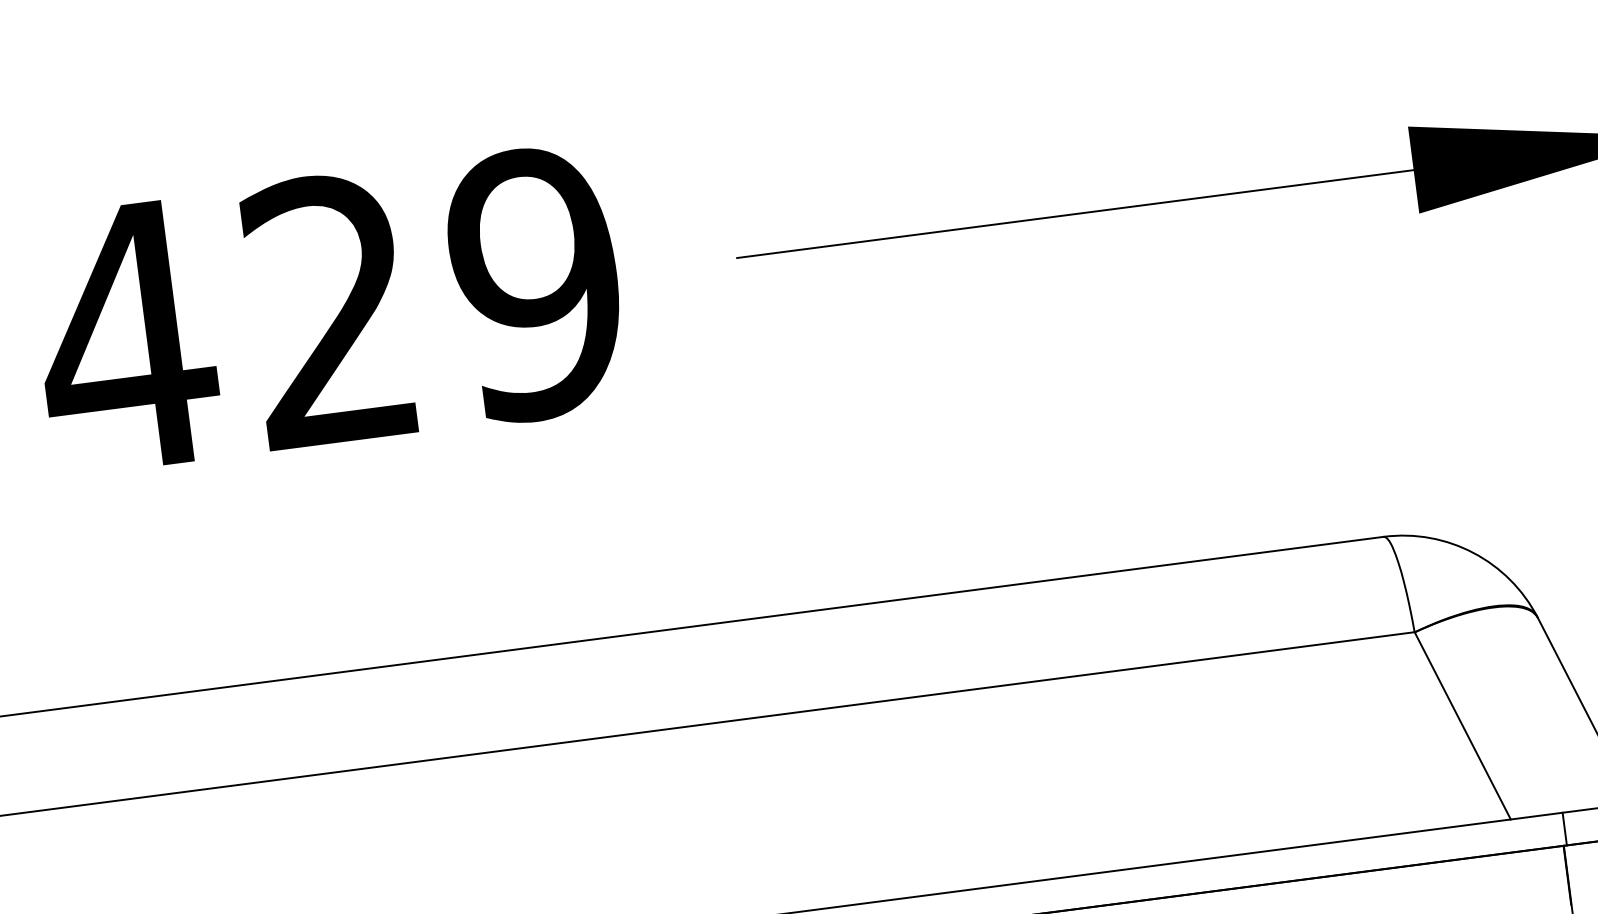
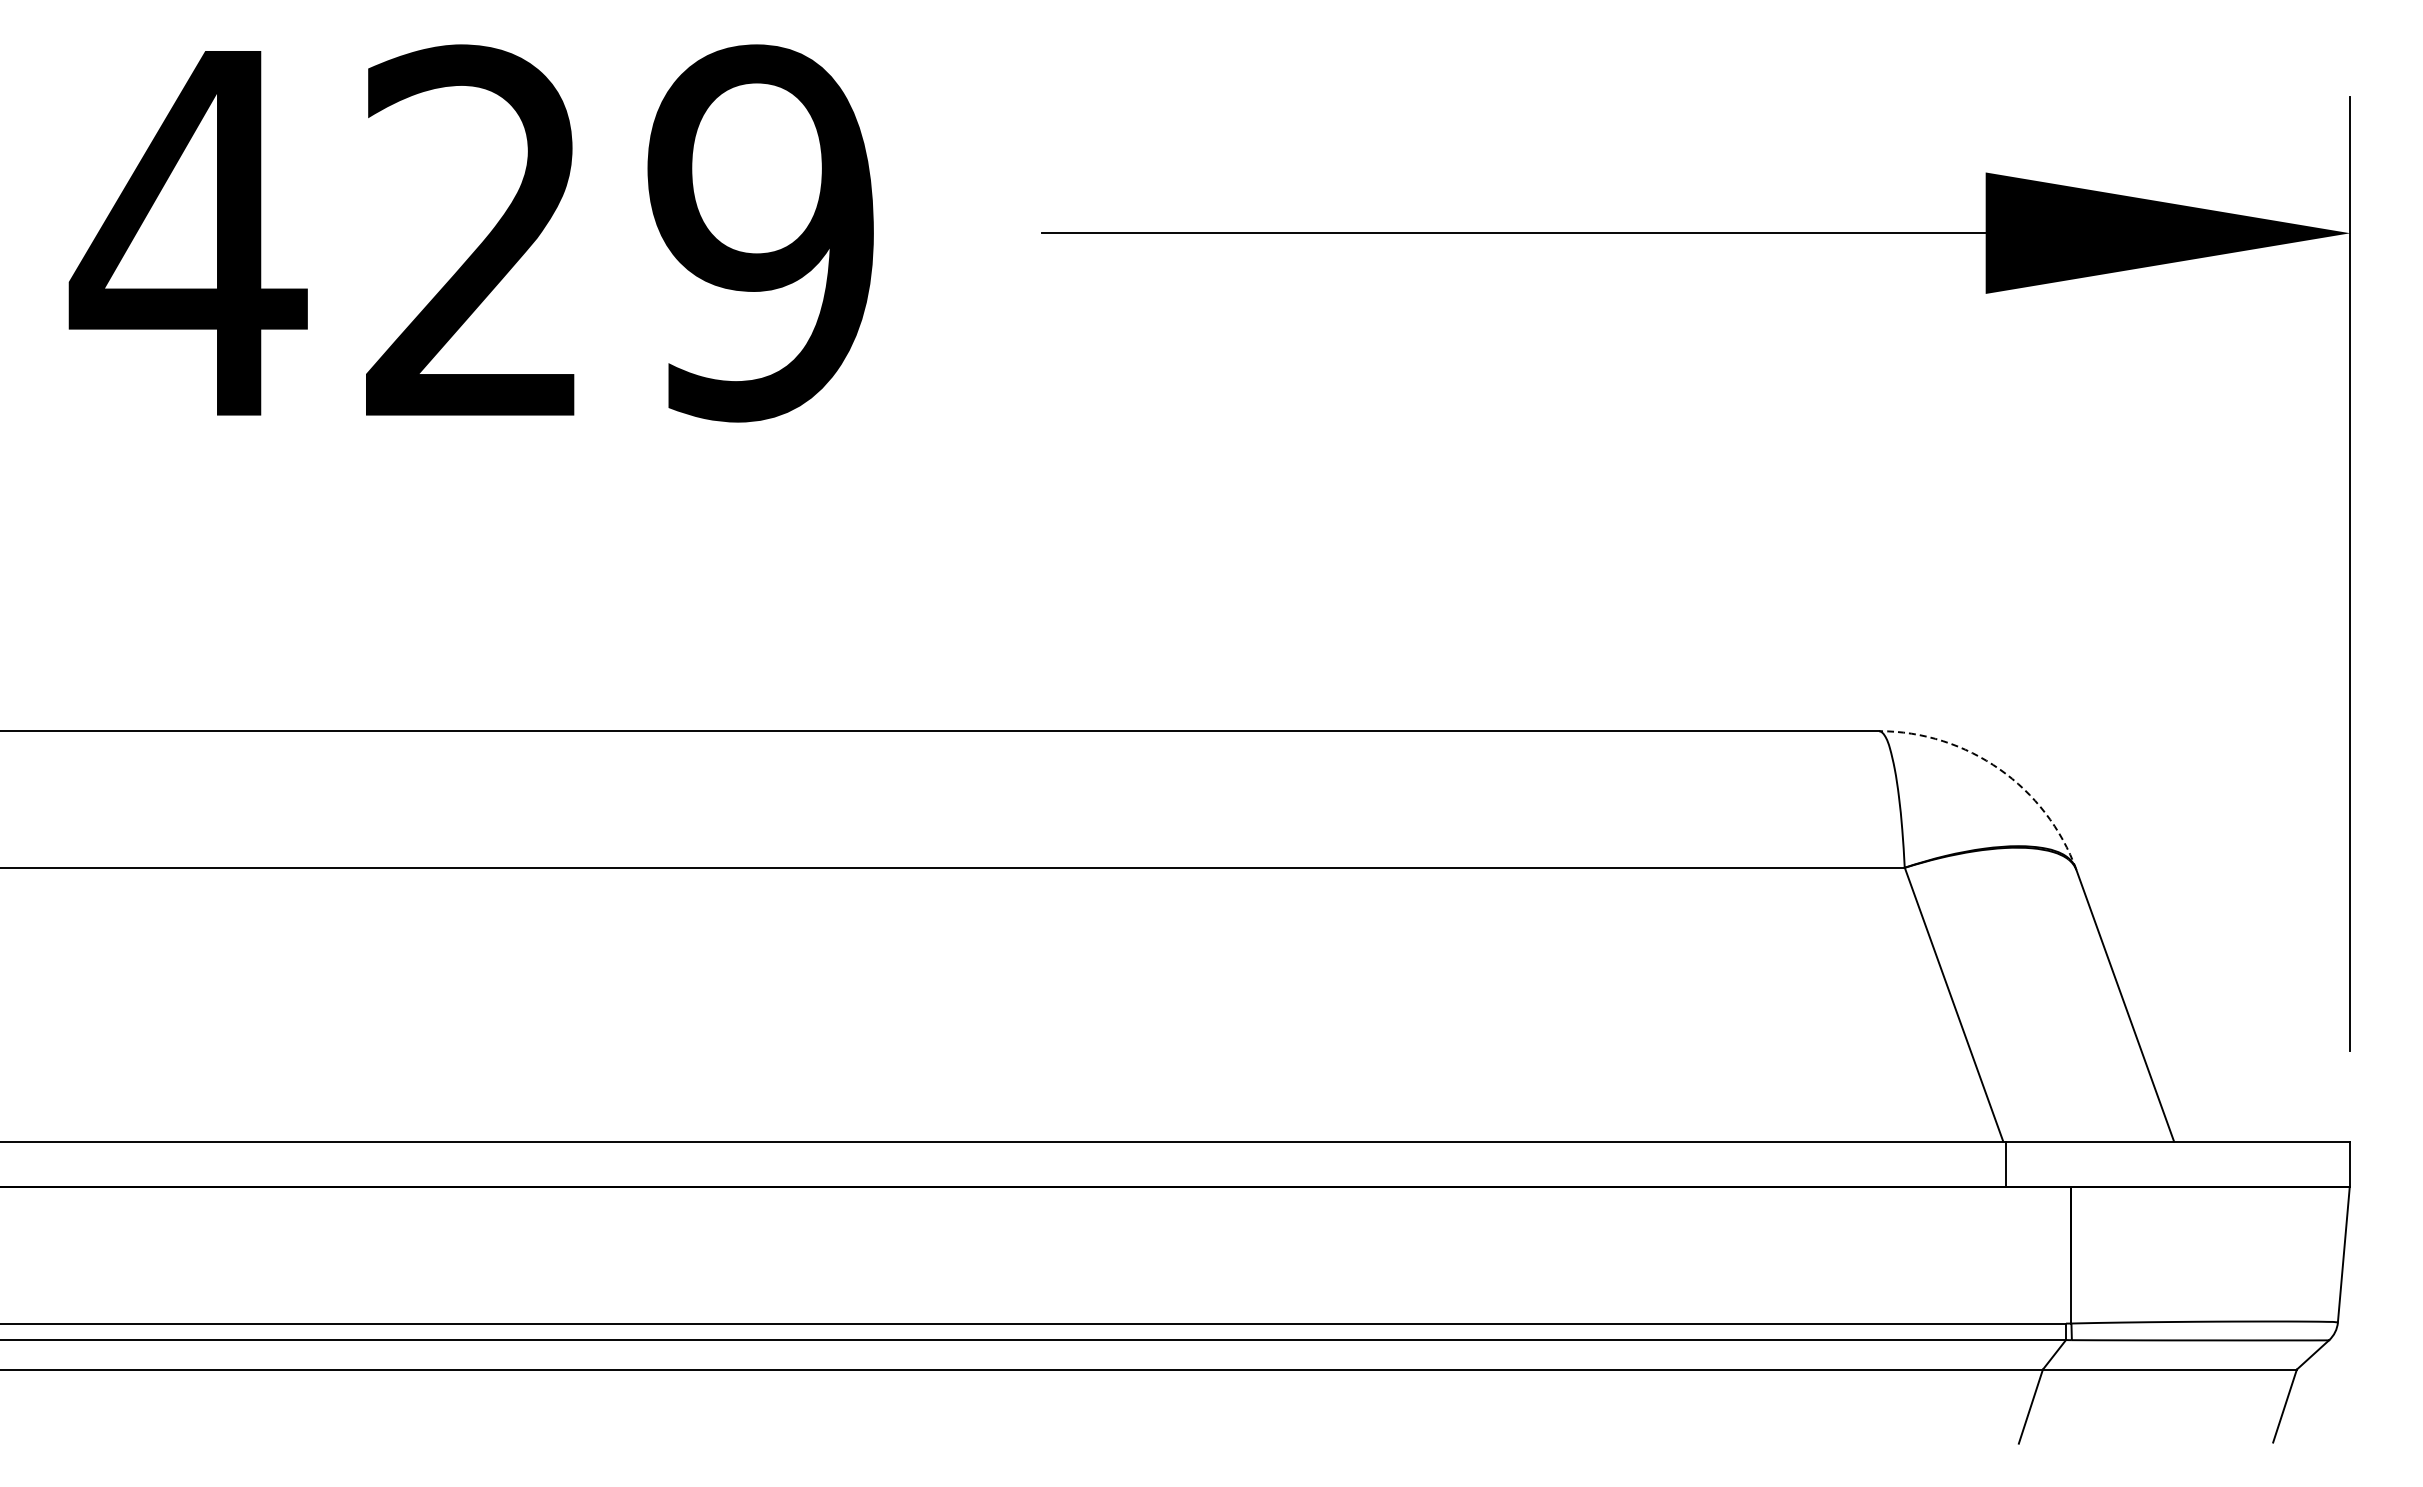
arc: (1473, 553) -> (1999, 769), solid -> dashed
line: (1564, 829) -> (2005, 1164), moved

